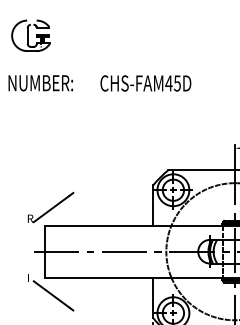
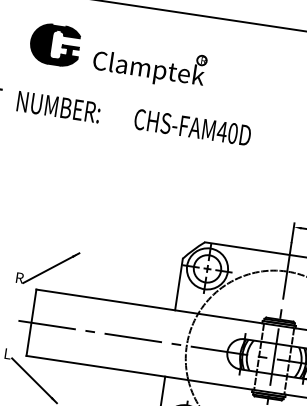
fill: (31, 35) -> (56, 44), added
part: (105, 40) -> (149, 65), added
text: (176, 83) -> (231, 133), CHS-FAM45D -> CHS-FAM40D

